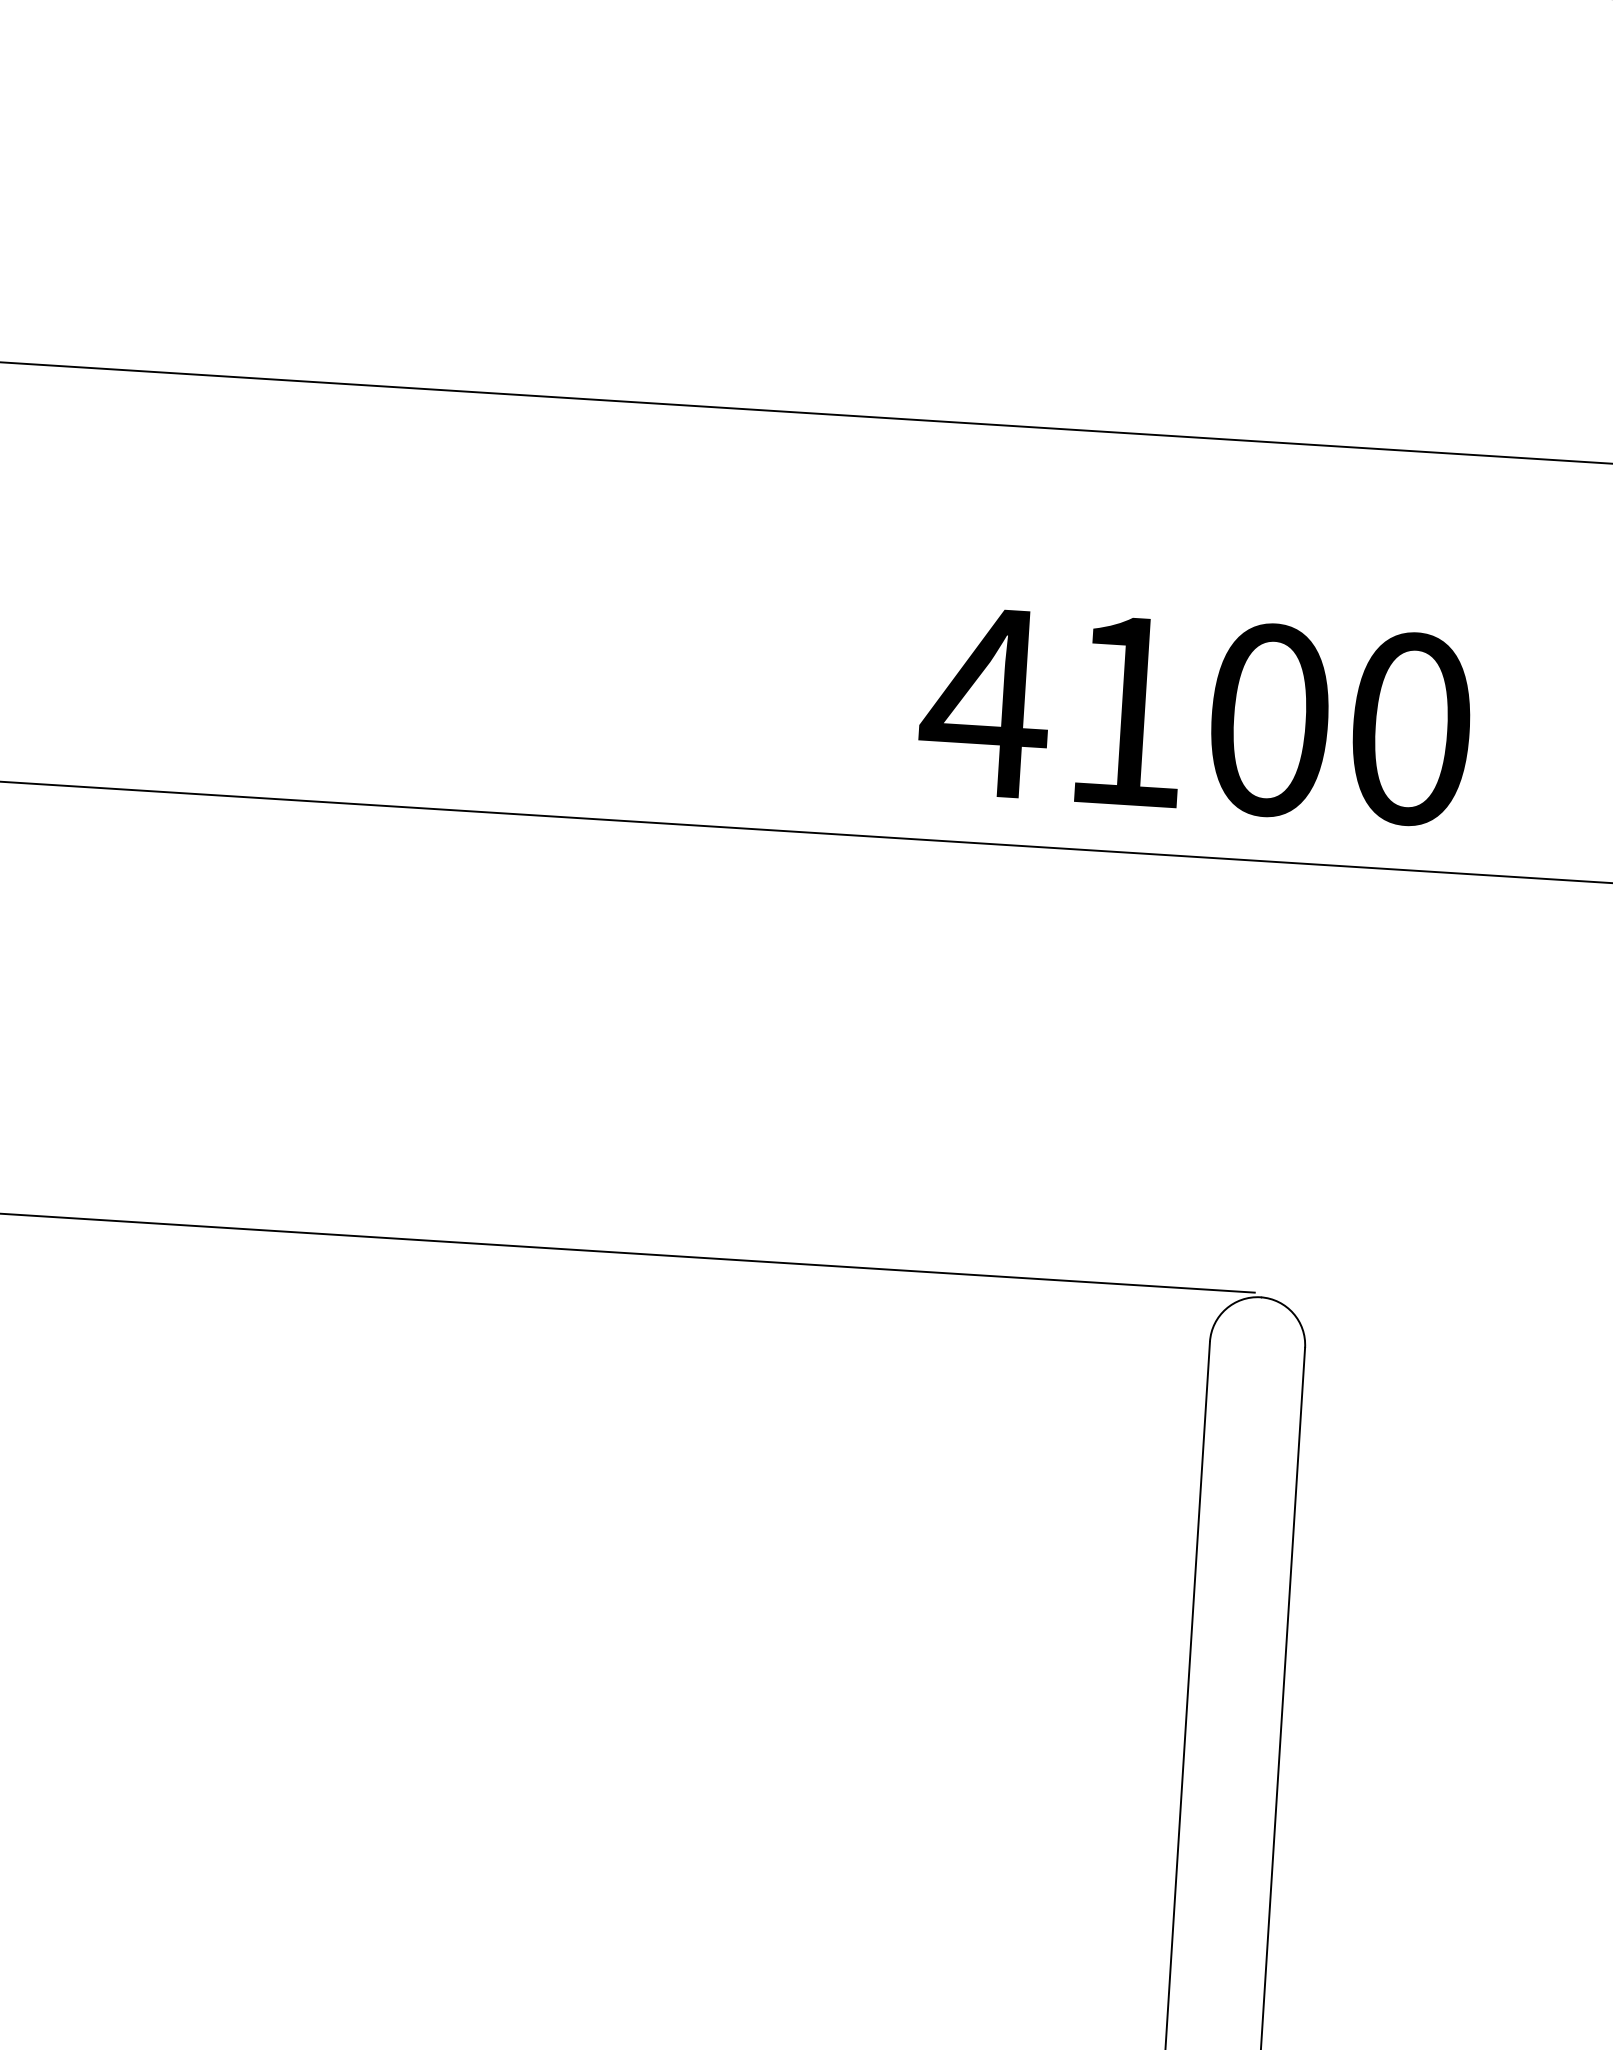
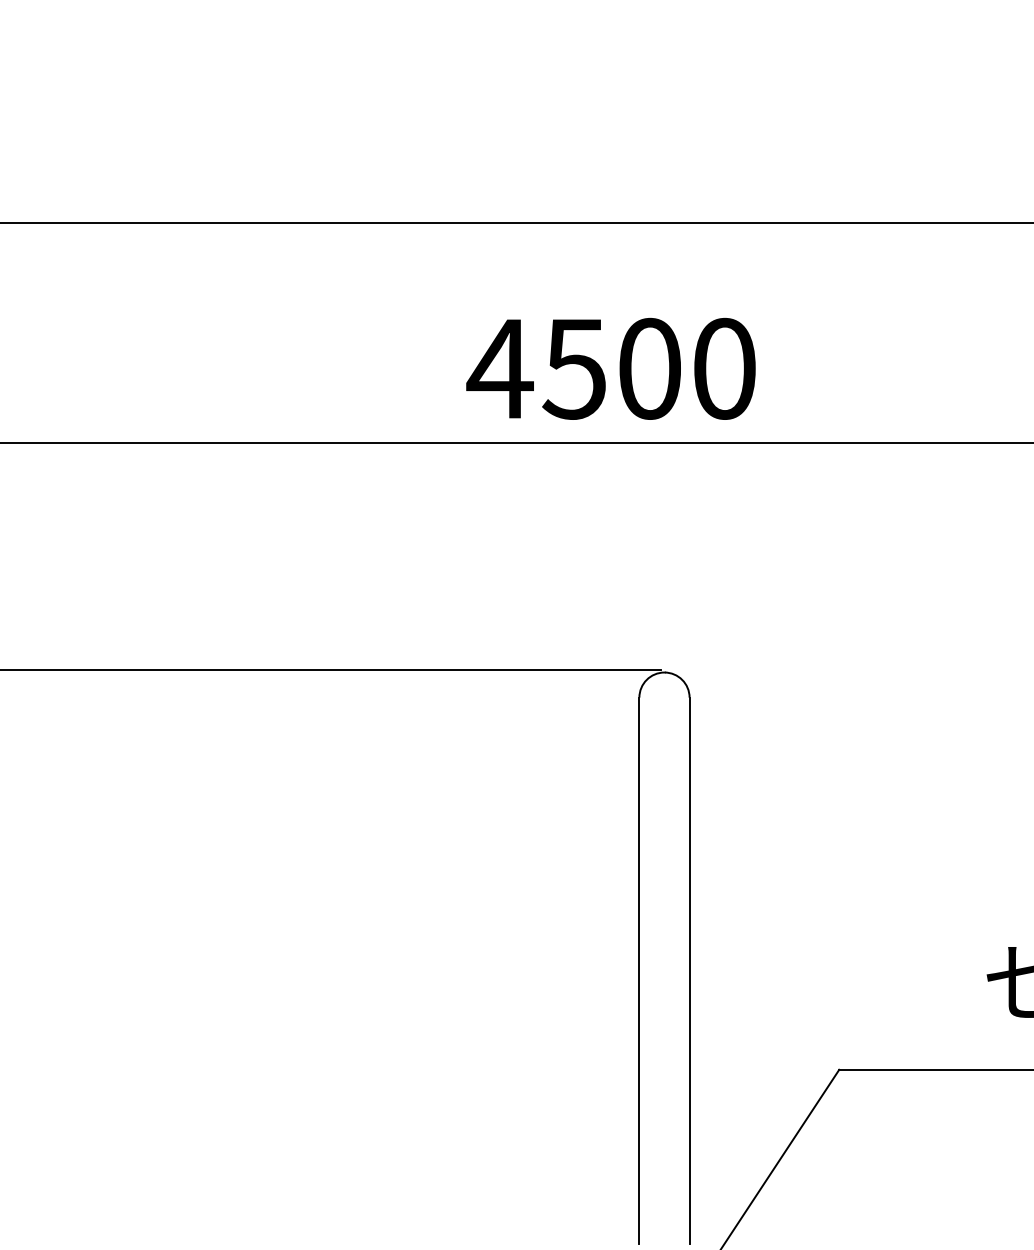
text: (1124, 712) -> (573, 369), 4100 -> 4500

